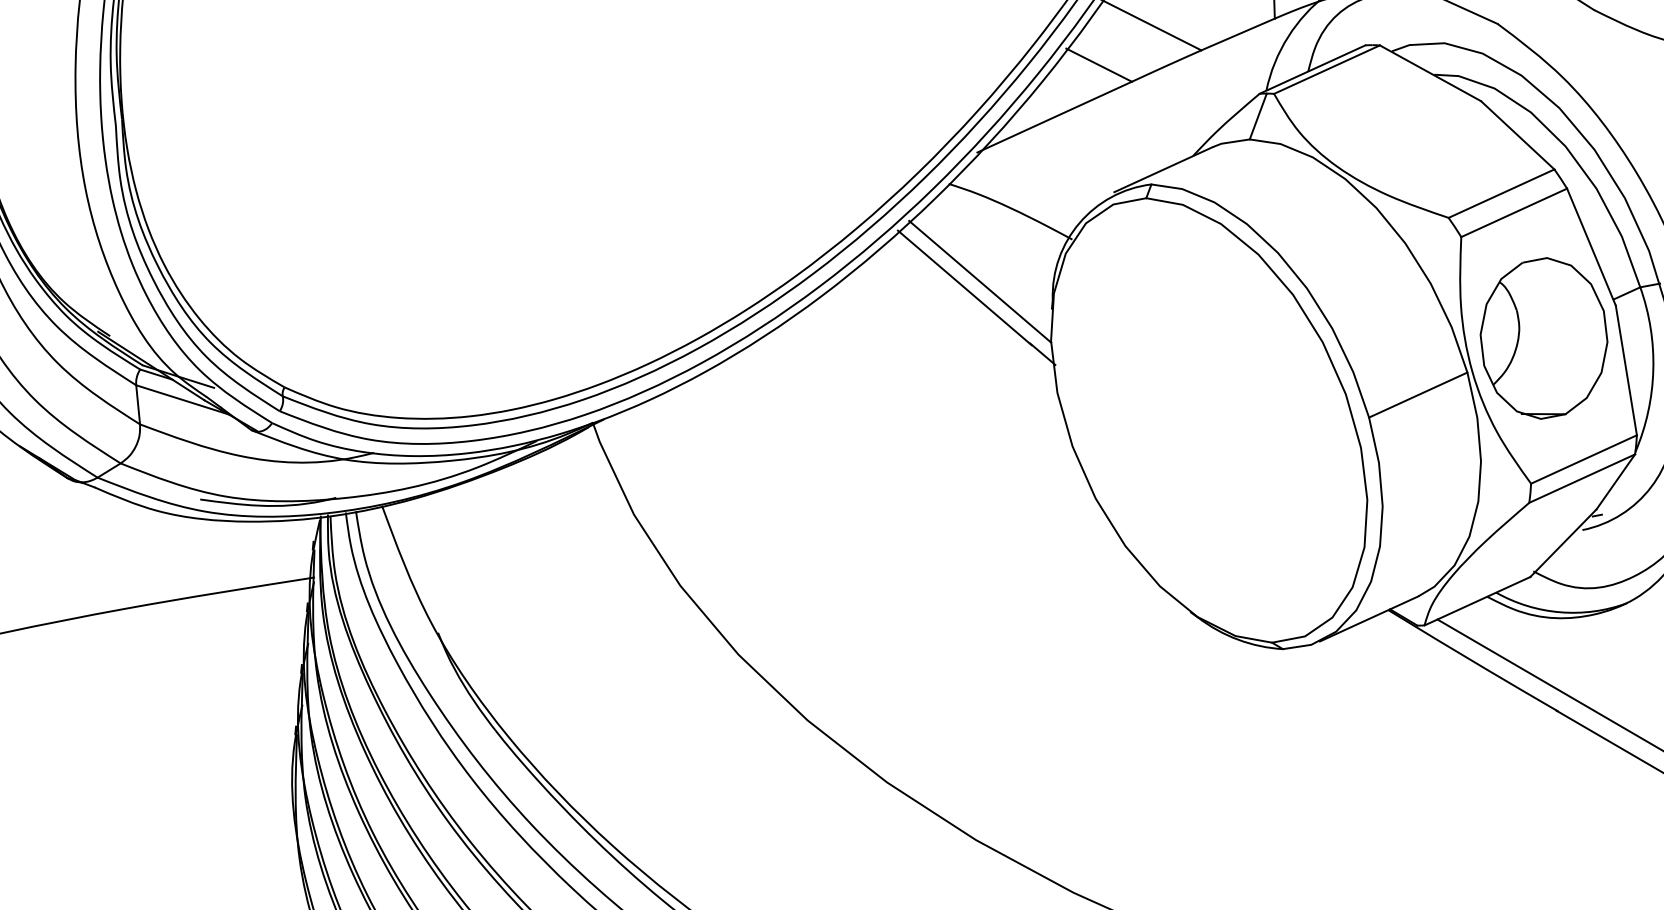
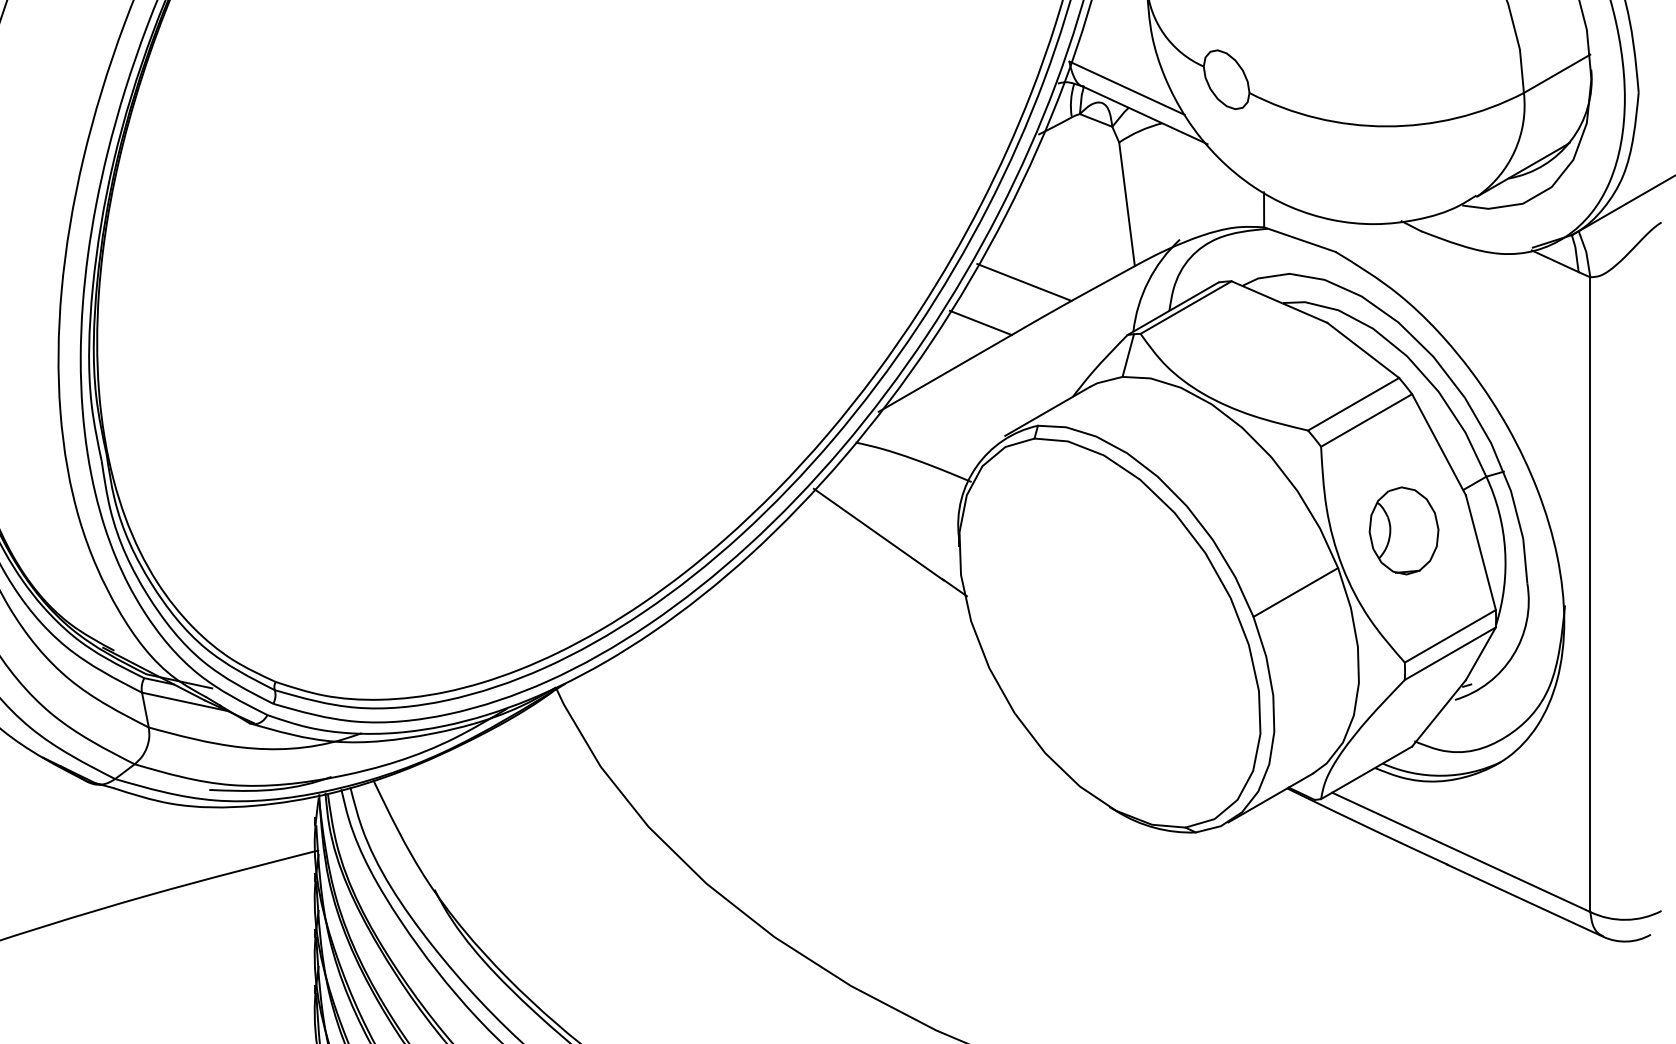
line: (980, 281) -> (892, 527), removed
part: (1543, 337) -> (1403, 530), size x0.6

